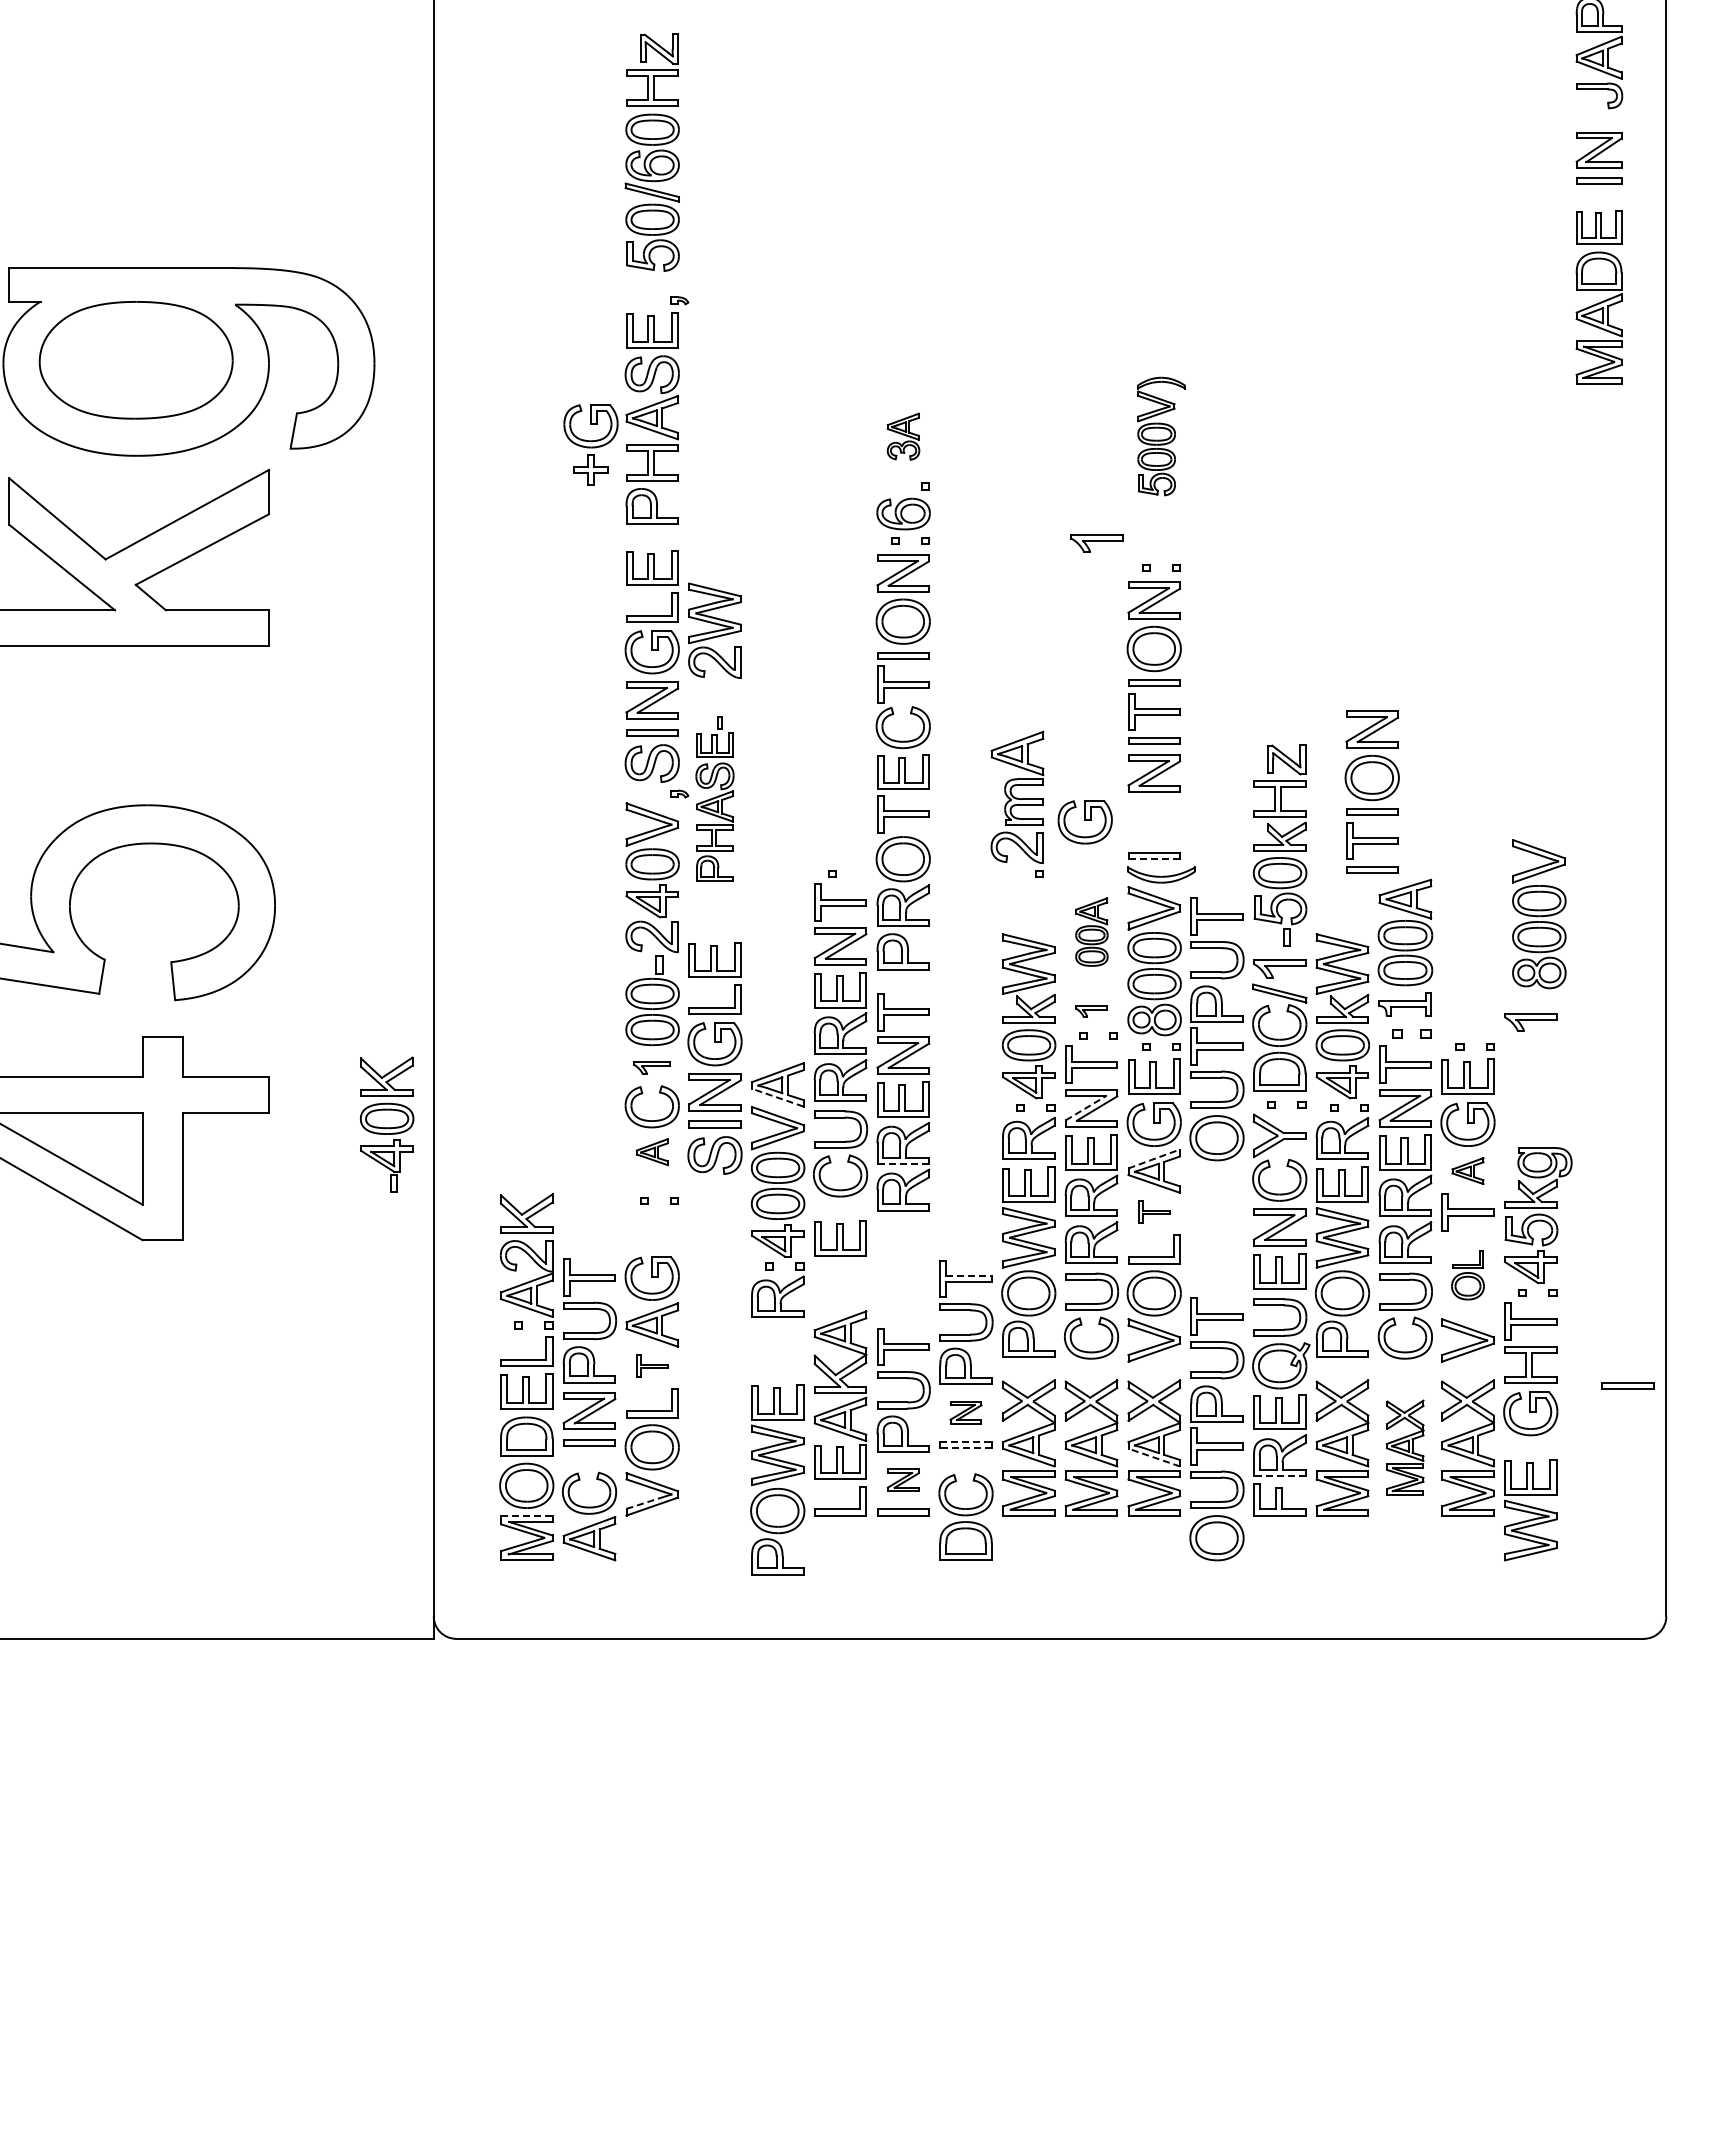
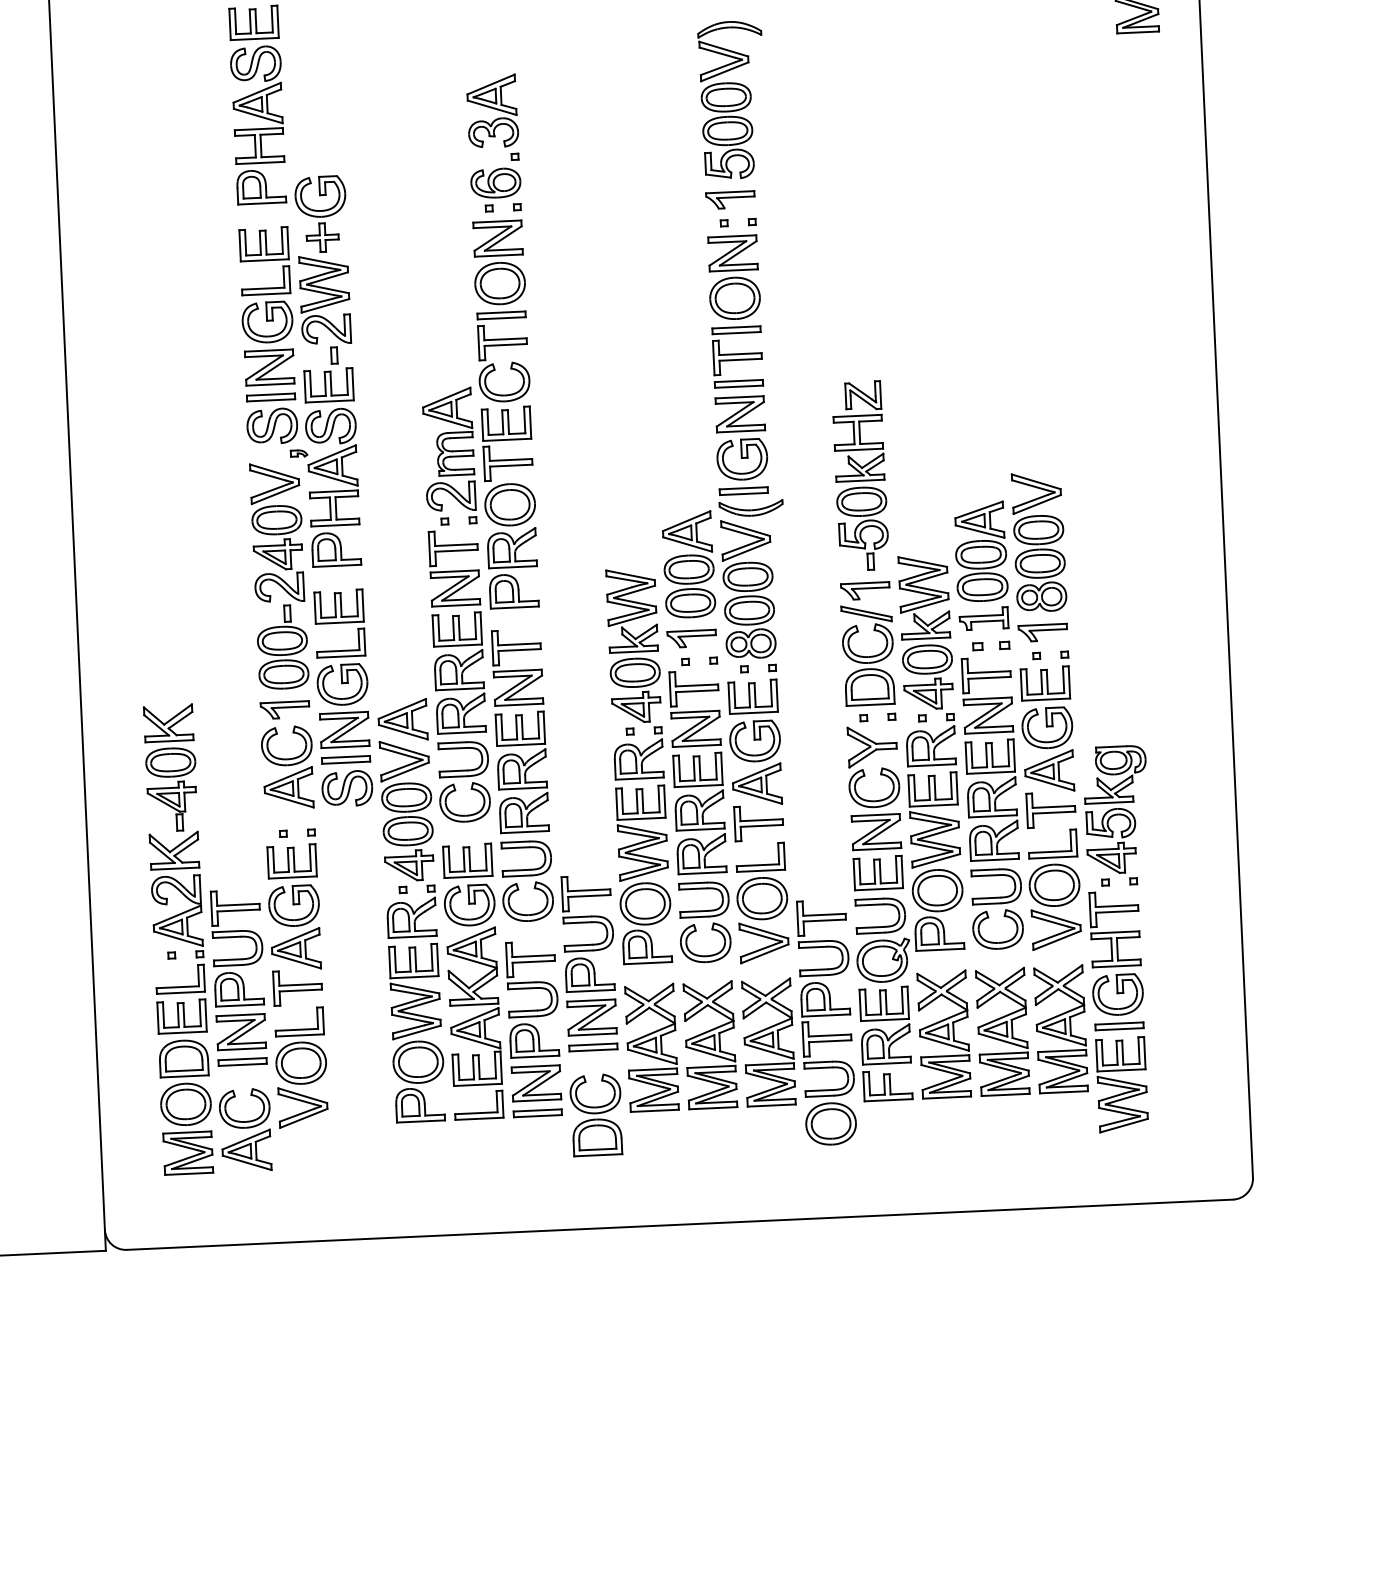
part: (903, 436) -> (492, 111), size x1.67
part: (1161, 436) -> (732, 100), size x1.43
part: (590, 444) -> (320, 214), moved
part: (1096, 543) -> (729, 200), moved
part: (1371, 791) -> (943, 421), removed
part: (714, 798) -> (331, 456), size x1.43
part: (1017, 803) -> (449, 455), moved
part: (1084, 822) -> (741, 460), moved
line: (1154, 859) -> (744, 494), dashed -> solid
part: (1539, 914) -> (1039, 542), moved
part: (1091, 931) -> (688, 564), size x1.67
part: (1091, 1011) -> (691, 638), size x1.67
part: (1216, 1022) -> (808, 643), removed
part: (1530, 1022) -> (1042, 633), moved
part: (651, 1068) -> (284, 710), size x1.43
line: (777, 1097) -> (403, 732), dashed -> solid
line: (1085, 1108) -> (690, 729), dashed -> solid
part: (386, 1124) -> (170, 767), moved
part: (652, 1151) -> (288, 787), size x1.67
line: (1154, 1158) -> (756, 772), dashed -> solid
line: (903, 1163) -> (523, 788), dashed -> solid
part: (1467, 1170) -> (1048, 770), size x1.67
part: (1154, 1212) -> (759, 823), size x1.67
part: (652, 1230) -> (292, 861), added
part: (877, 1257) -> (503, 876), added
part: (1467, 1275) -> (1053, 868), size x1.67
line: (969, 1276) -> (589, 890), dashed -> solid
part: (652, 1366) -> (298, 987), size x1.67
part: (1627, 1385) -> (1119, 1026), moved
part: (965, 1412) -> (591, 1017), size x1.67
line: (966, 1441) -> (593, 1044), dashed -> solid
line: (966, 1447) -> (593, 1050), dashed -> solid
part: (1405, 1447) -> (1002, 1031), size x1.43
line: (1153, 1457) -> (768, 1051), dashed -> solid
line: (1279, 1476) -> (886, 1063), dashed -> solid
part: (777, 1479) -> (416, 1032), moved
part: (903, 1480) -> (536, 1083), size x1.67
line: (645, 1502) -> (297, 1114), dashed -> solid
line: (526, 1516) -> (187, 1132), dashed -> solid

